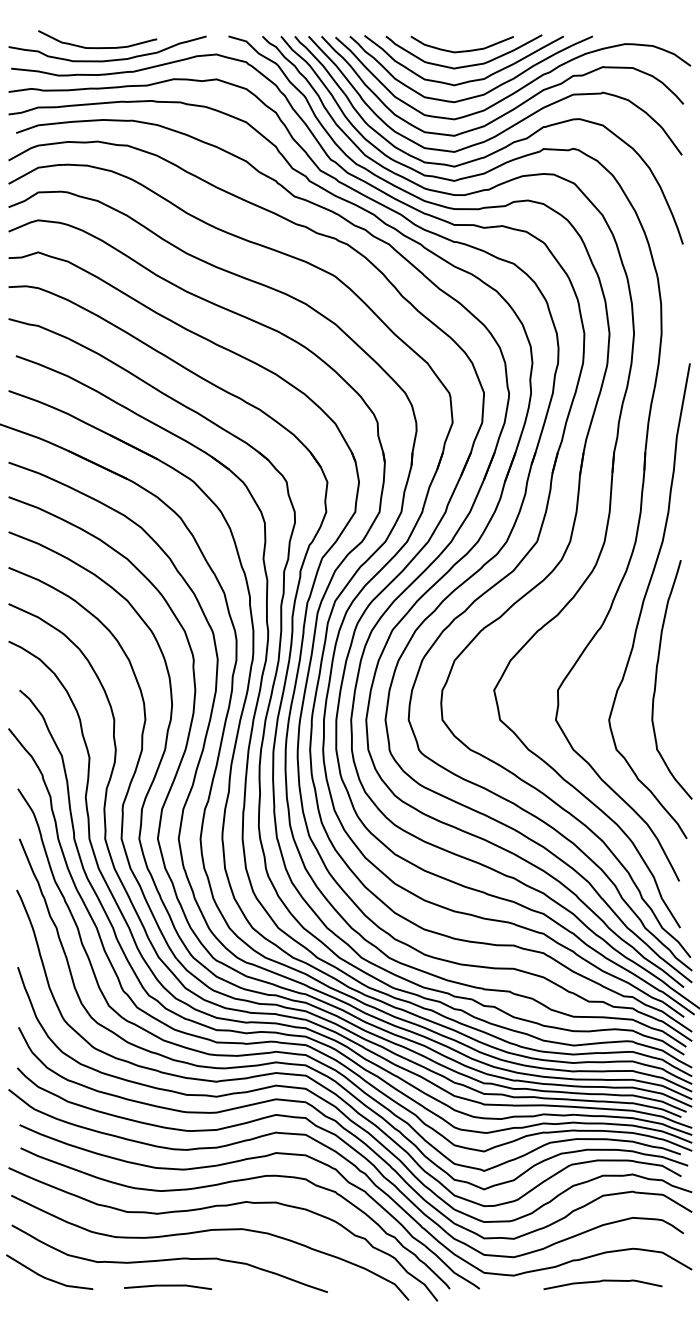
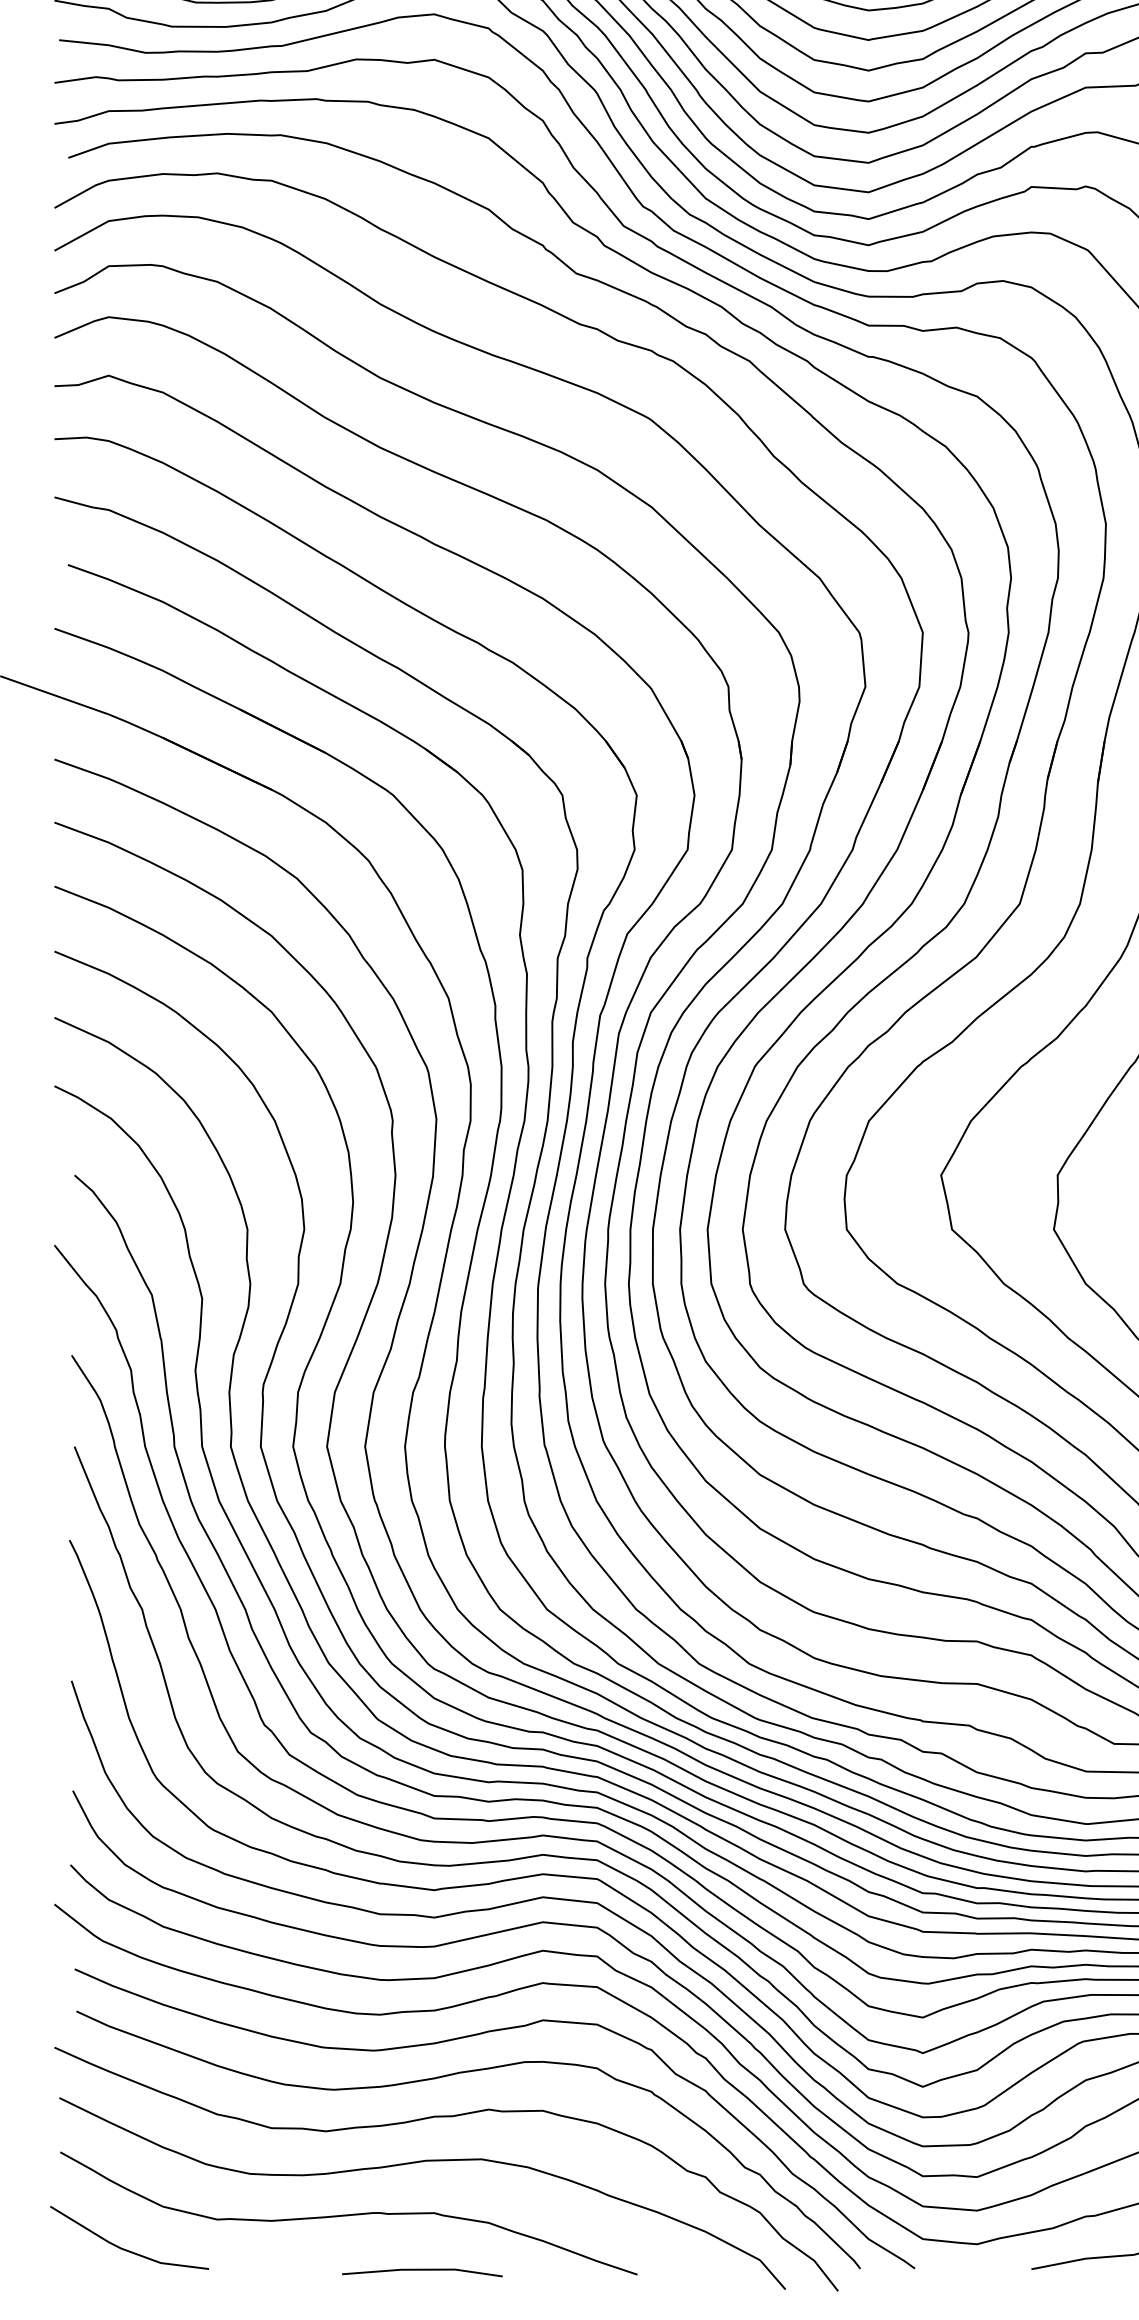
line: (167, 1286) -> (421, 2271), moved

